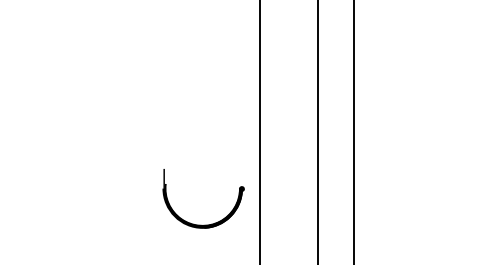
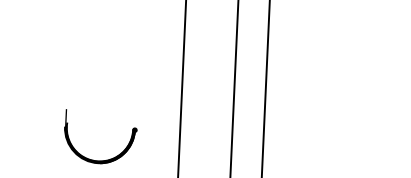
part: (204, 224) -> (100, 160), moved

